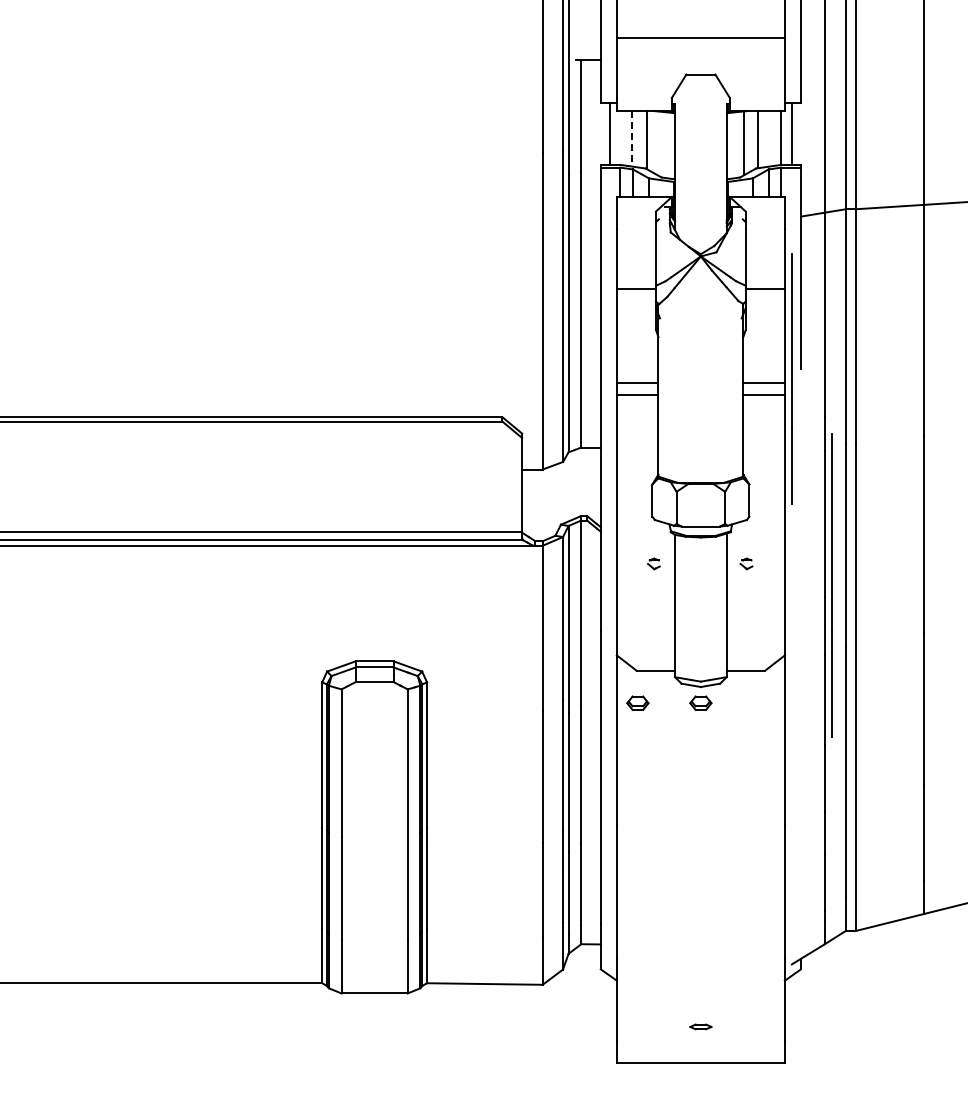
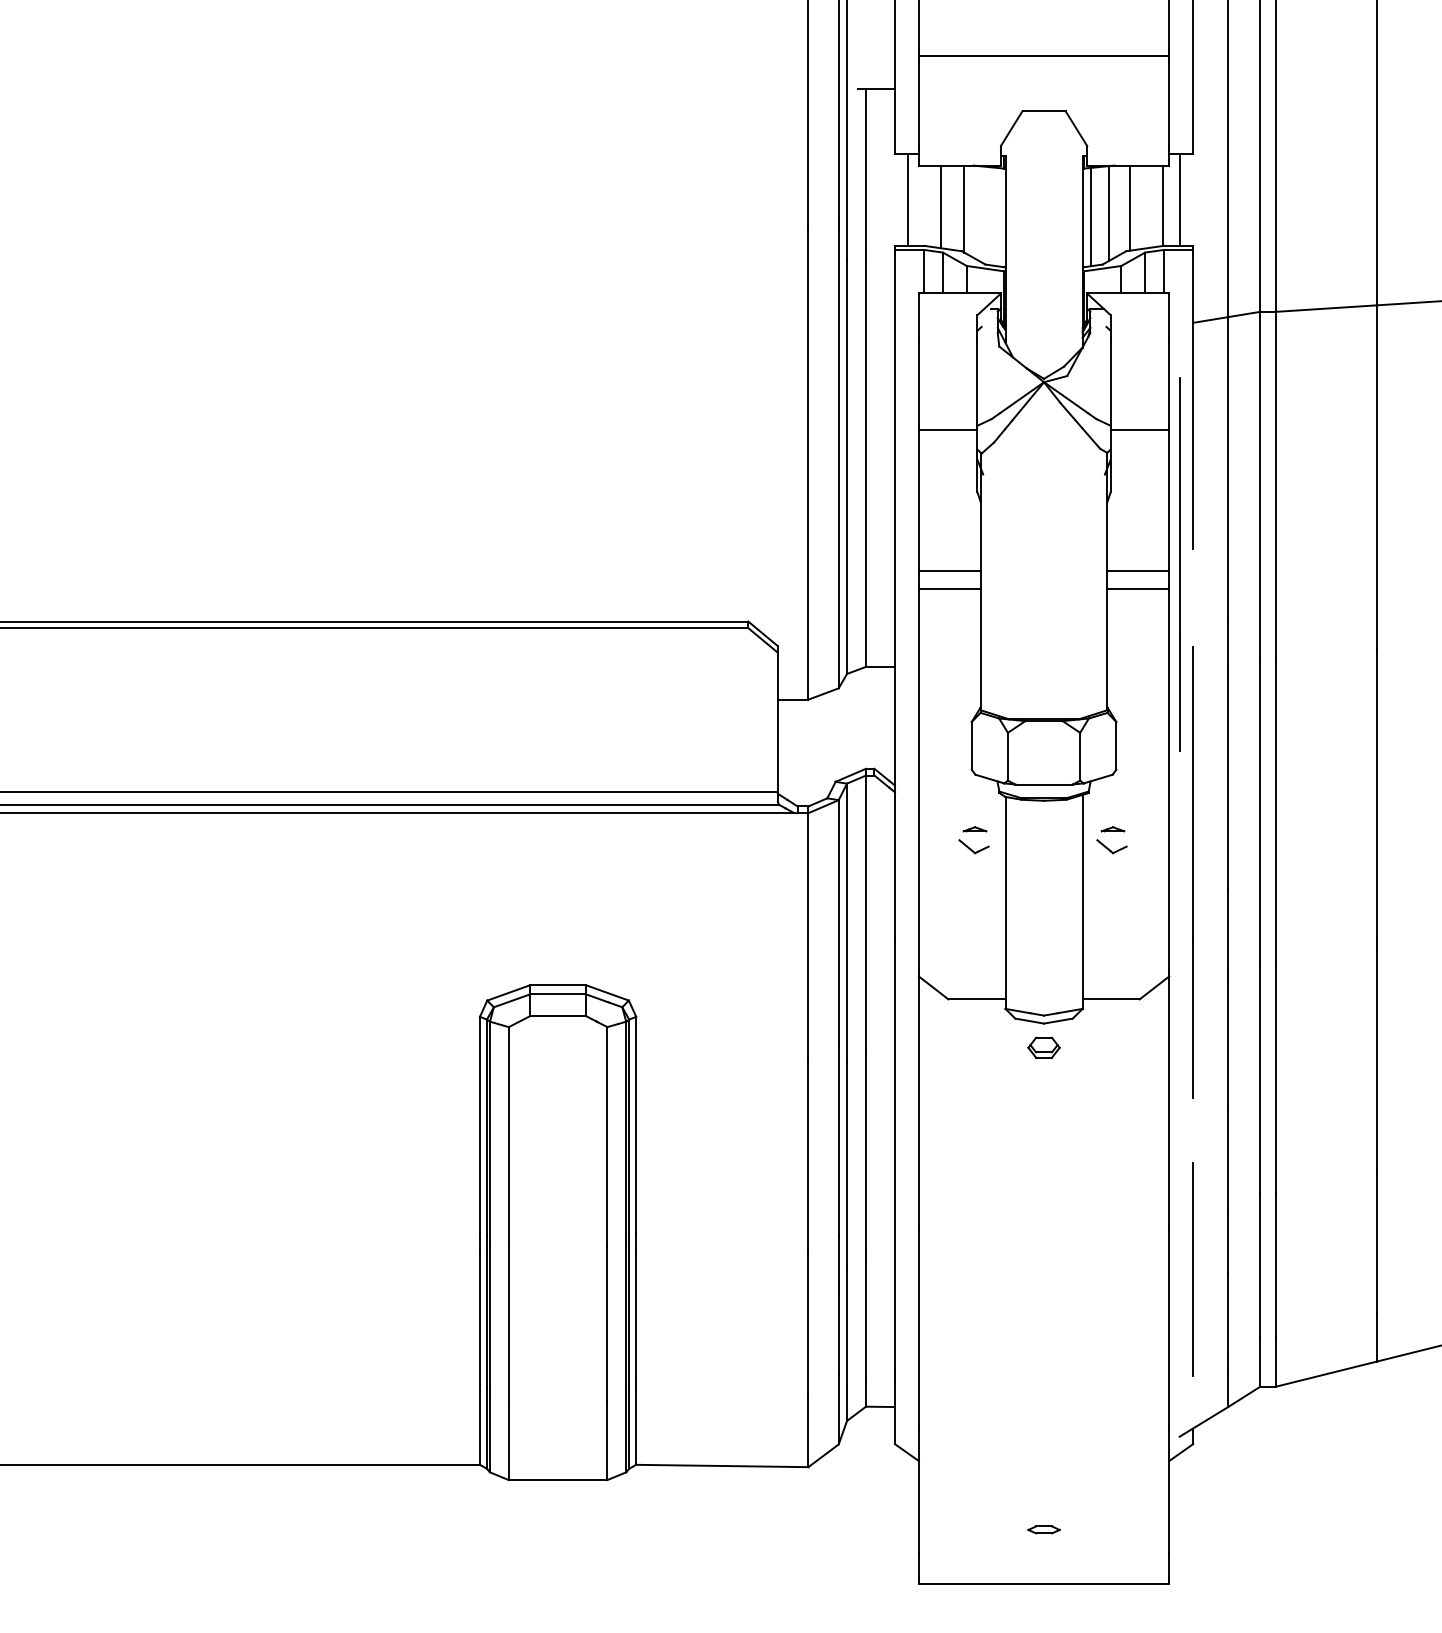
line: (631, 138) -> (940, 206), dashed -> solid
line: (732, 145) -> (1091, 216), added
part: (653, 563) -> (973, 839), size x1.67
part: (746, 563) -> (1112, 839), size x1.67
line: (831, 585) -> (1192, 872), moved
part: (637, 702) -> (949, 1046), removed
line: (800, 851) -> (1192, 1268), added

